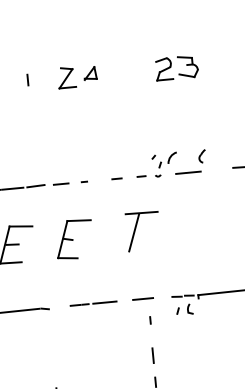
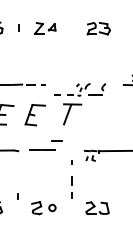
part: (159, 164) -> (80, 89), moved
line: (141, 297) -> (56, 140), moved

